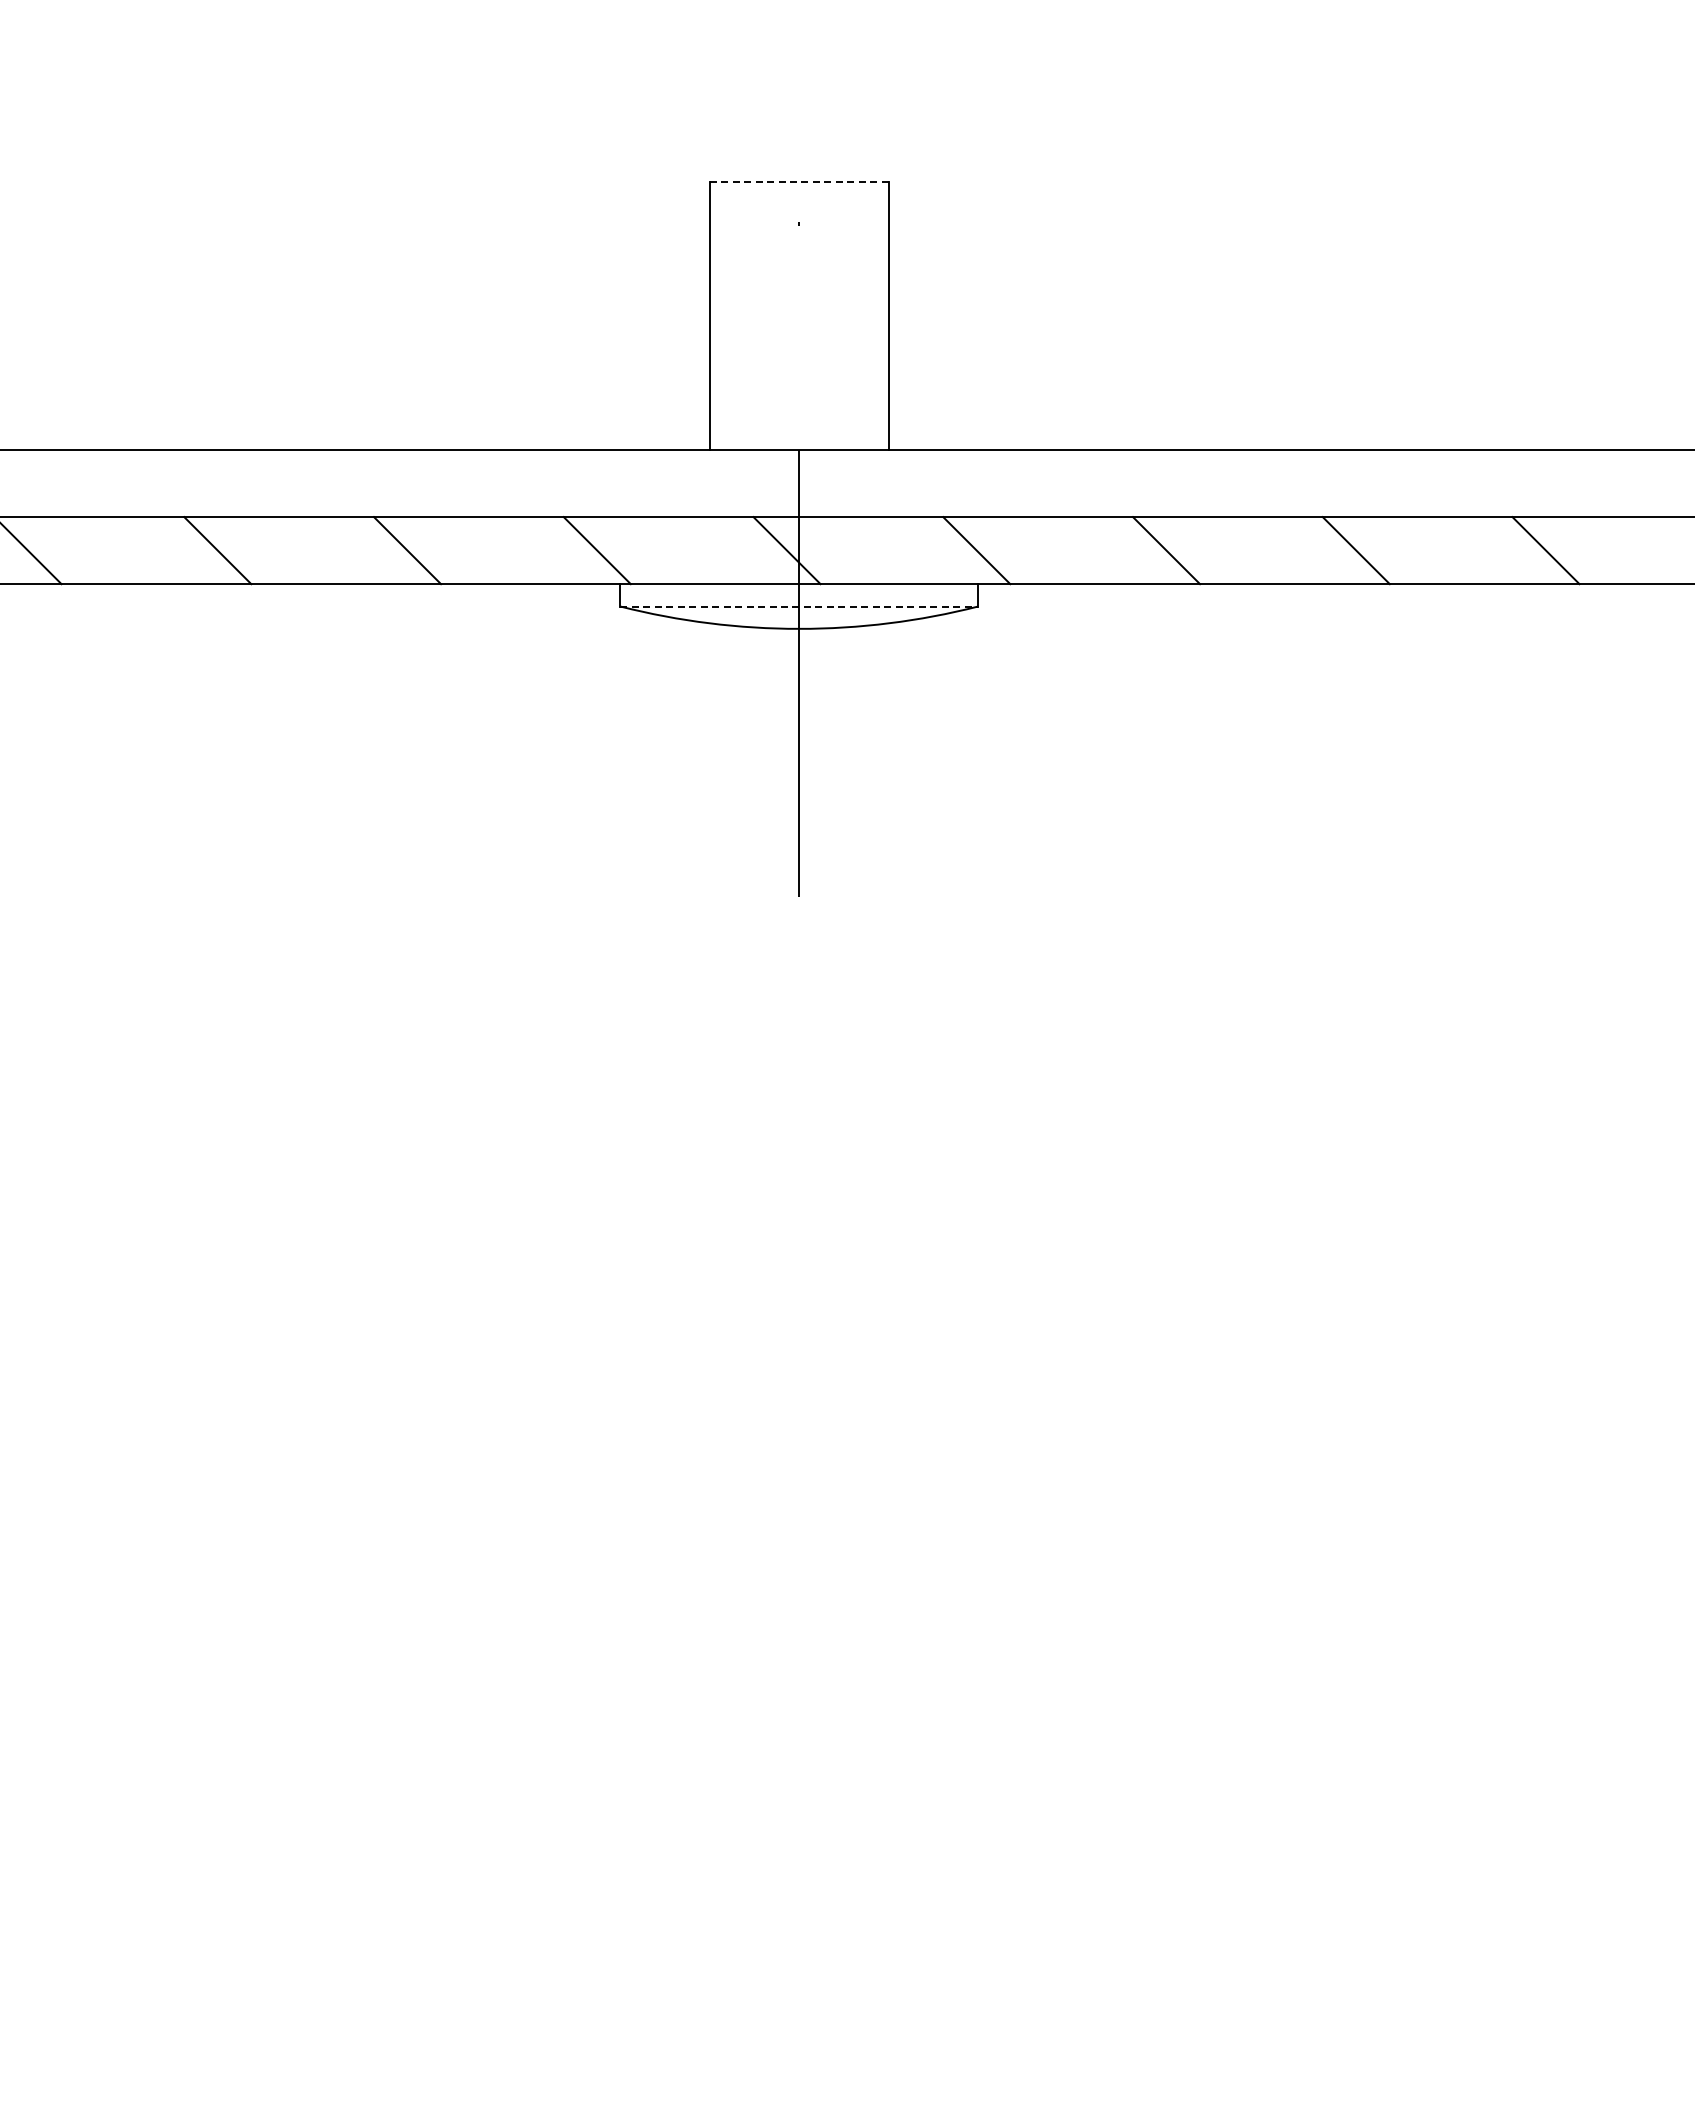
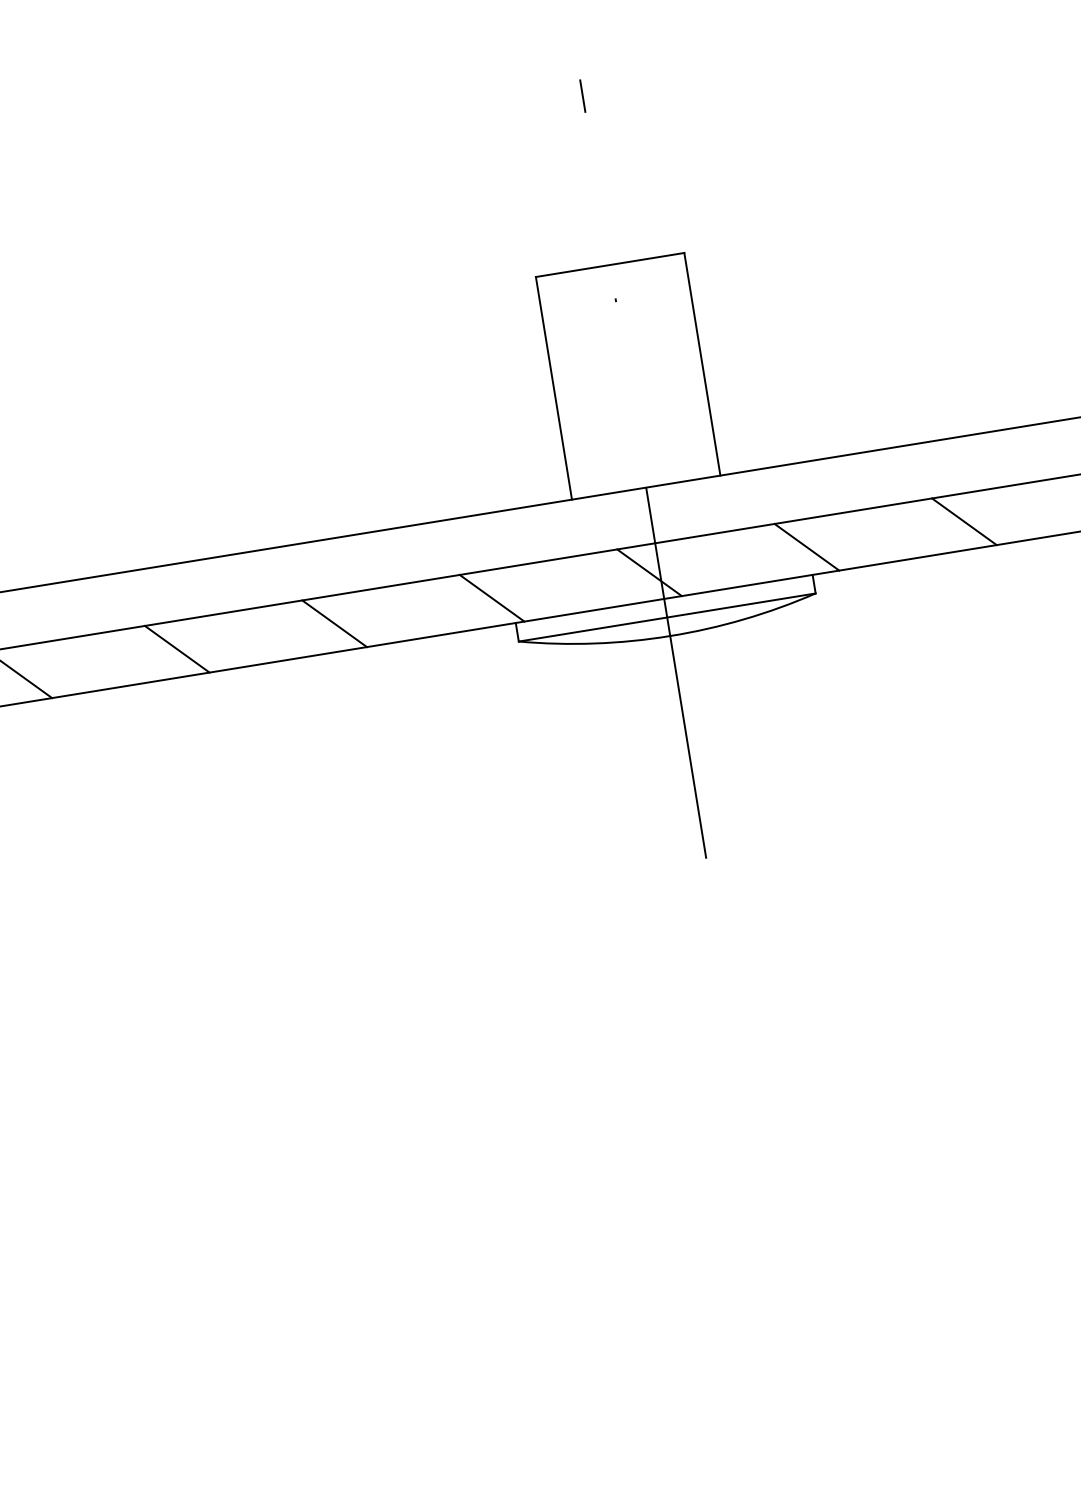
line: (798, 181) -> (609, 264), dashed -> solid
line: (799, 606) -> (667, 617), dashed -> solid

